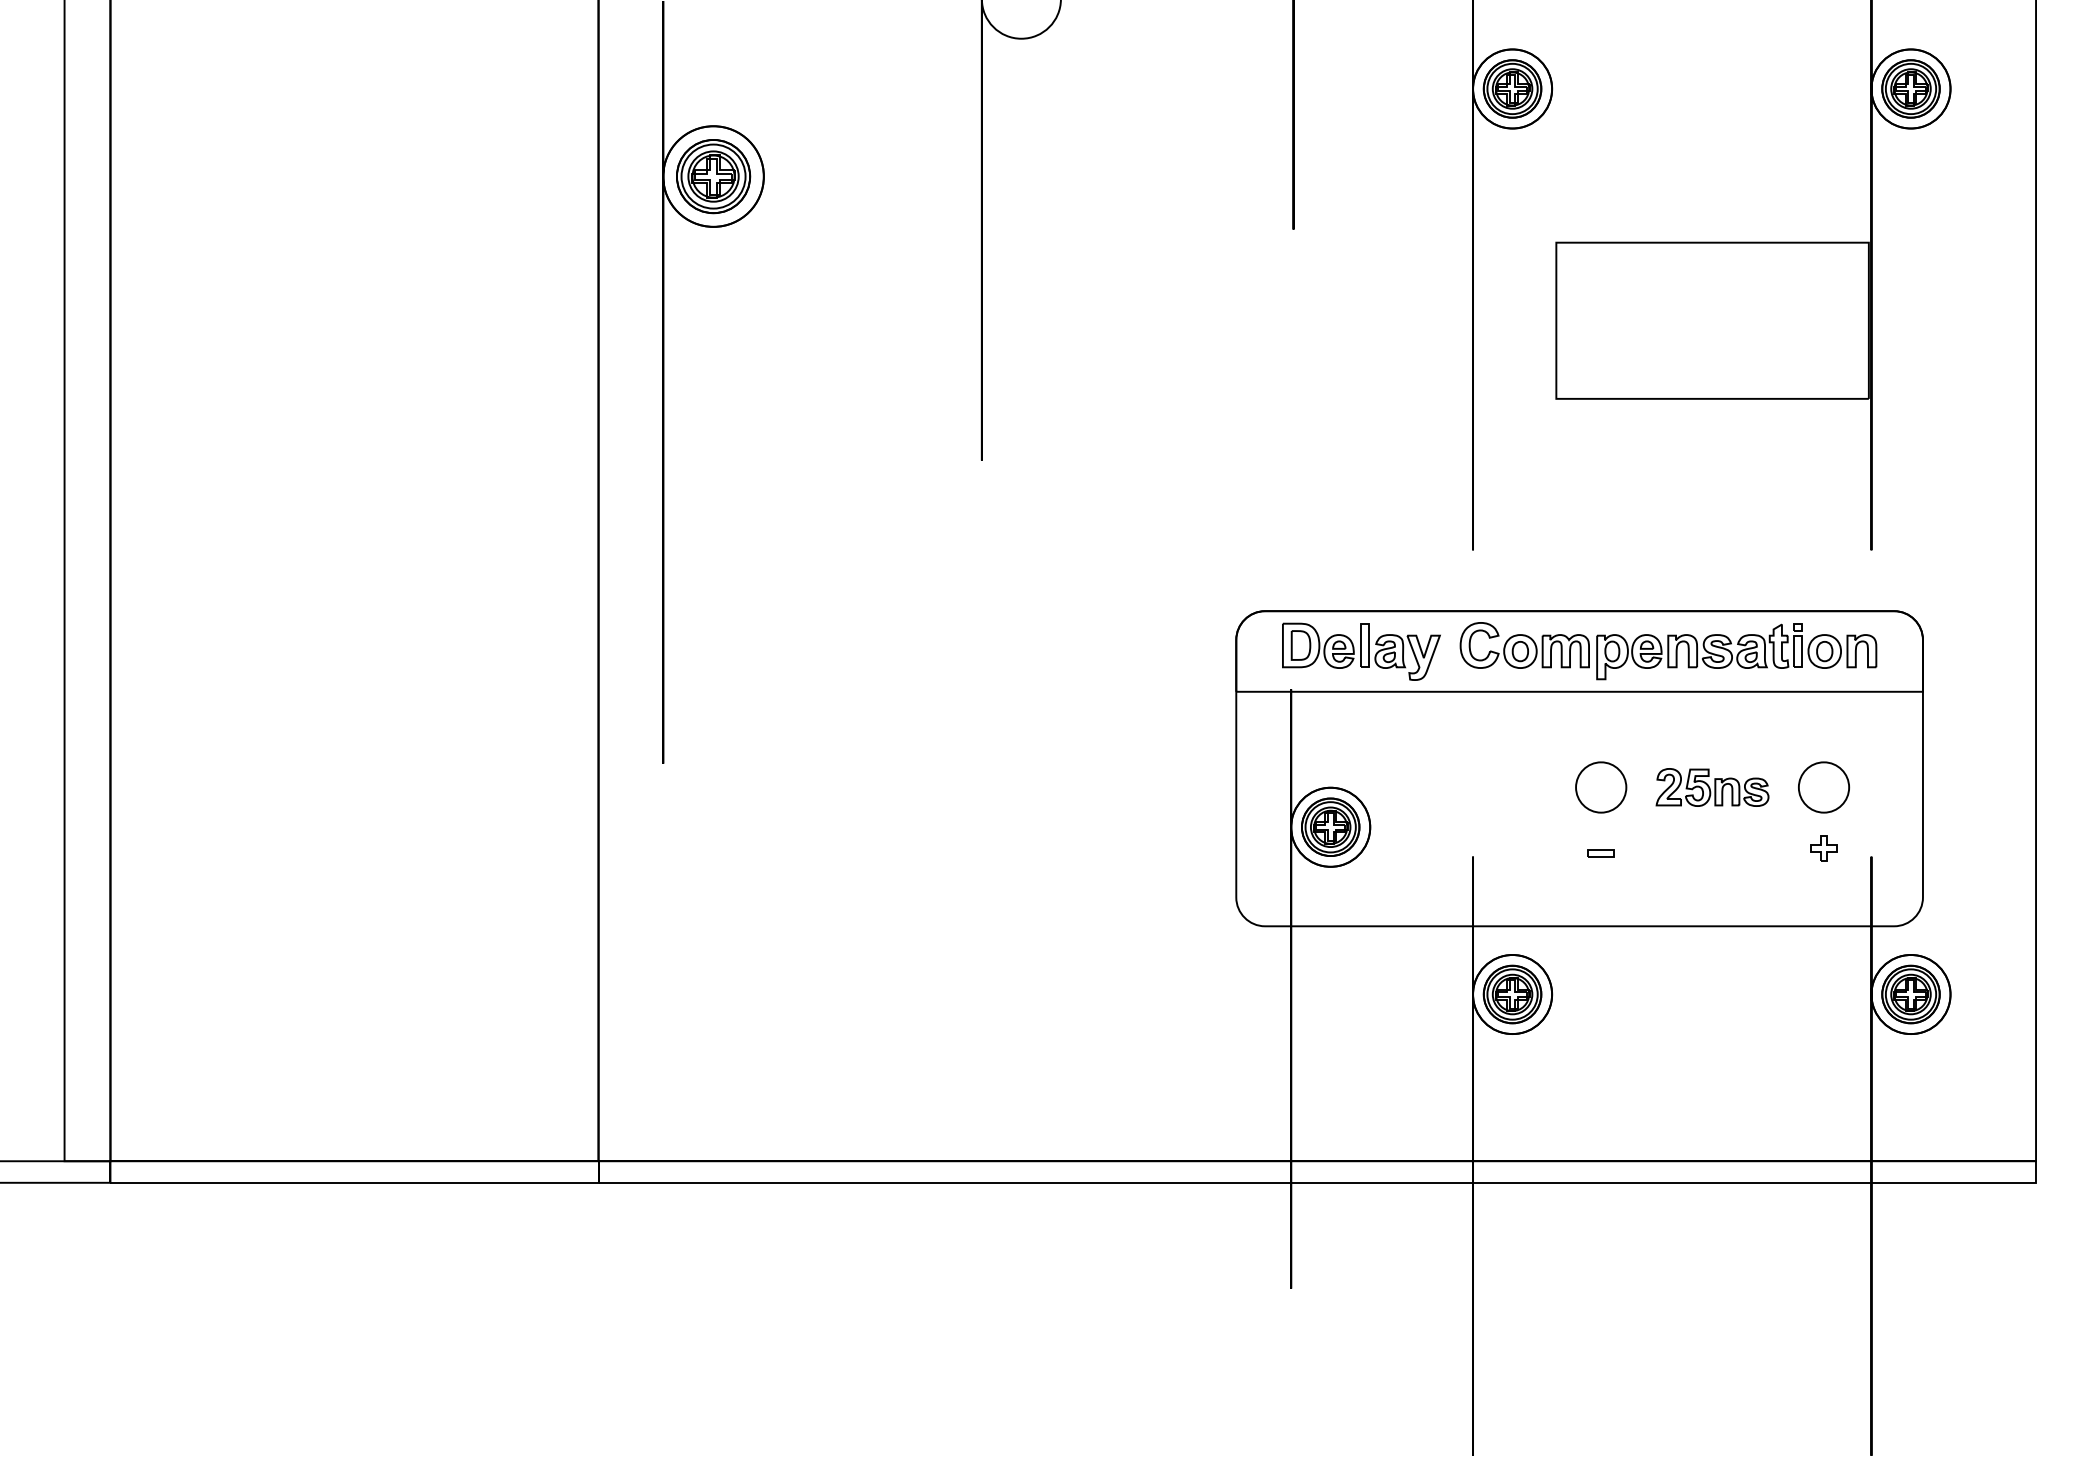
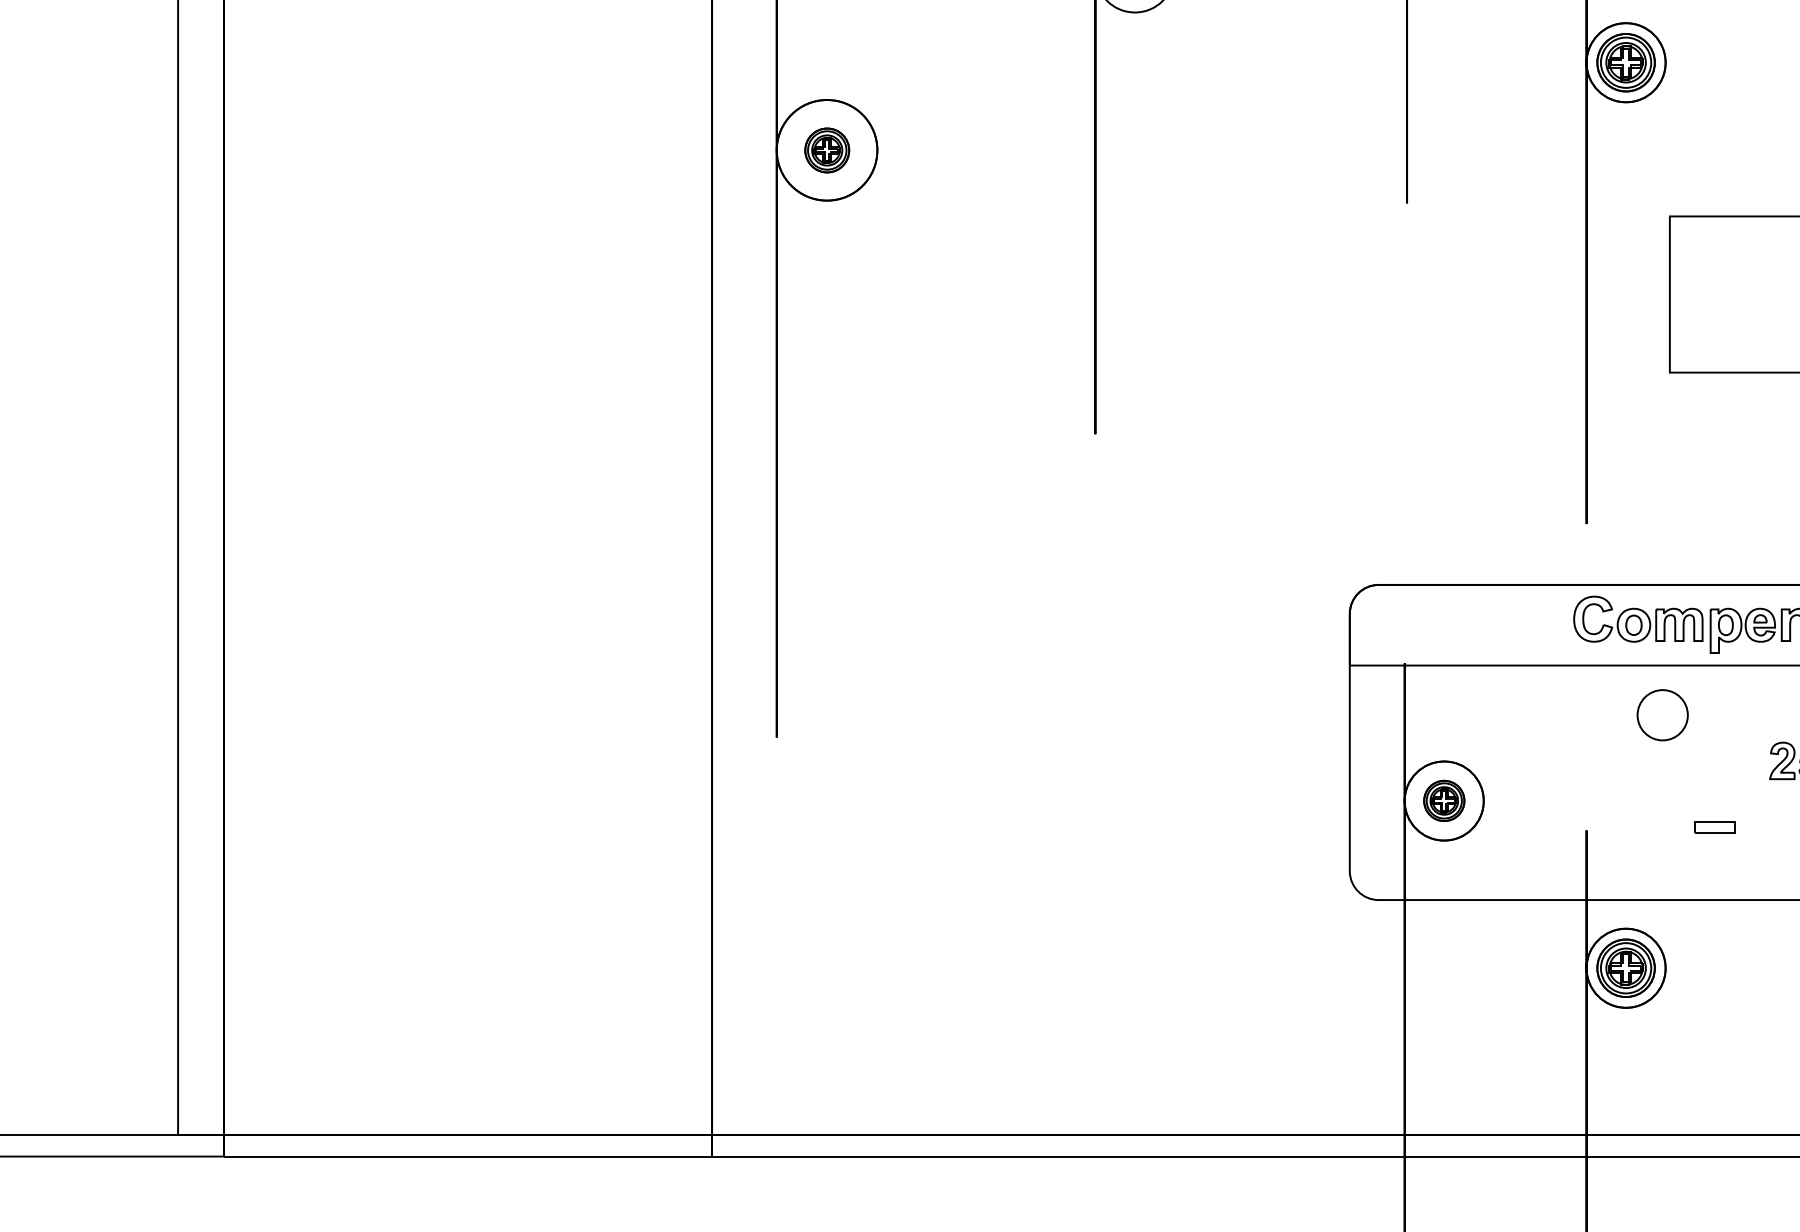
part: (713, 176) -> (827, 150), size x0.6
part: (1361, 651) -> (1475, 625), removed
part: (1601, 787) -> (1663, 715), moved
part: (1330, 826) -> (1444, 800), size x0.7
part: (1600, 853) -> (1714, 827), size x1.6

